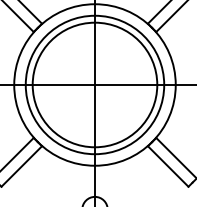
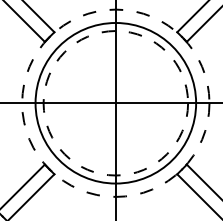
circle: (94, 84) -> (115, 102), solid -> dashed
circle: (94, 84) -> (115, 102), solid -> dashed

